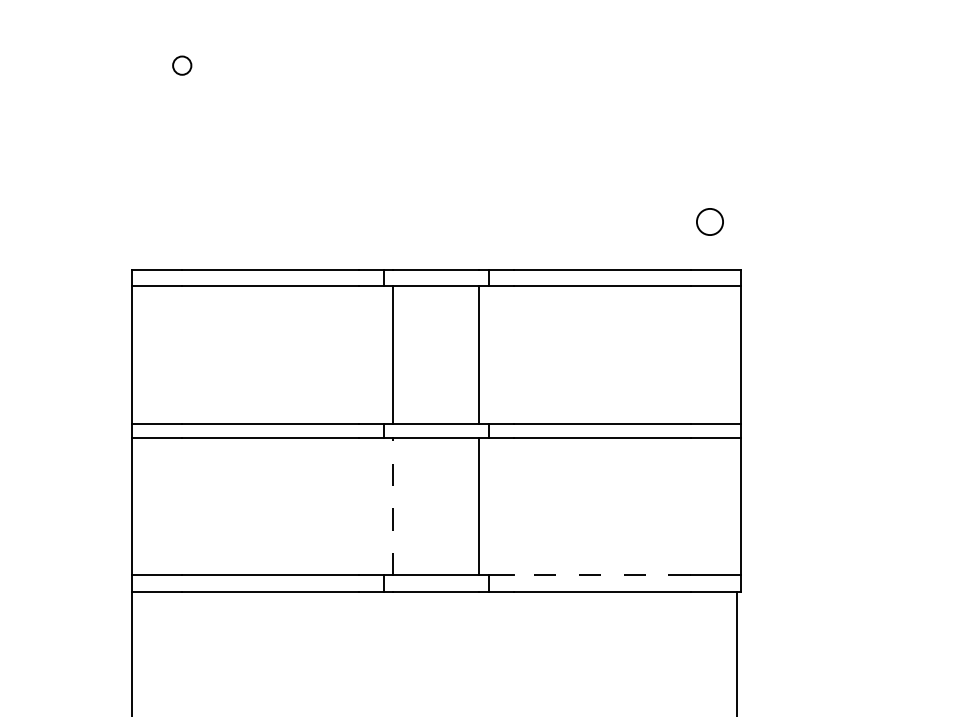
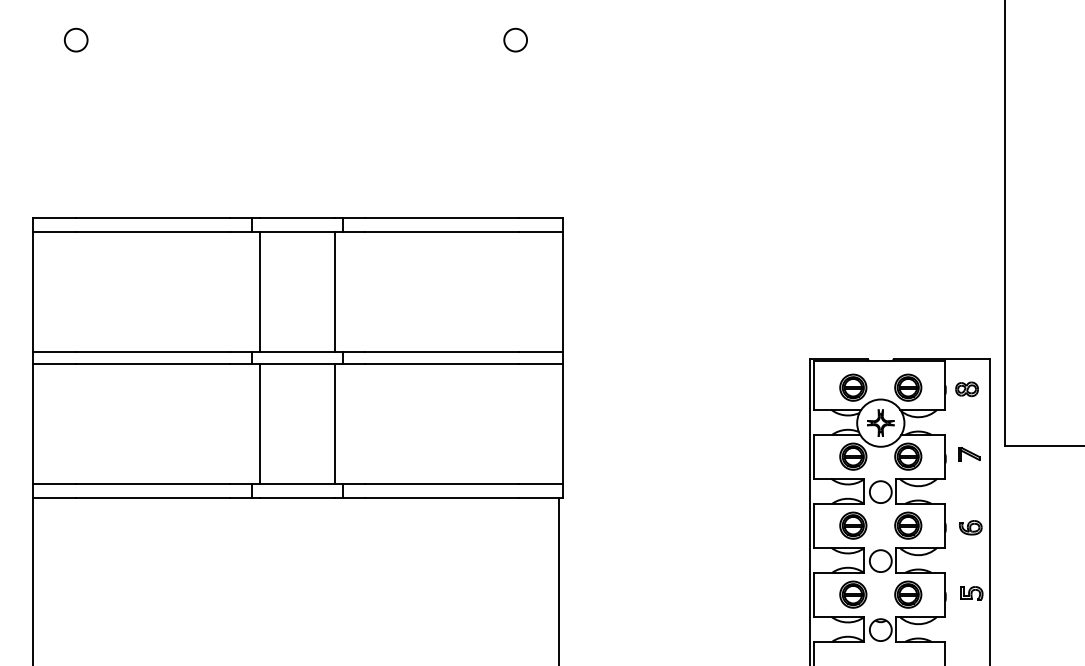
circle: (182, 64) -> (76, 39), size x1.43
circle: (709, 221) -> (515, 39), moved
line: (393, 506) -> (260, 423), dashed -> solid
line: (601, 575) -> (441, 483), dashed -> solid

